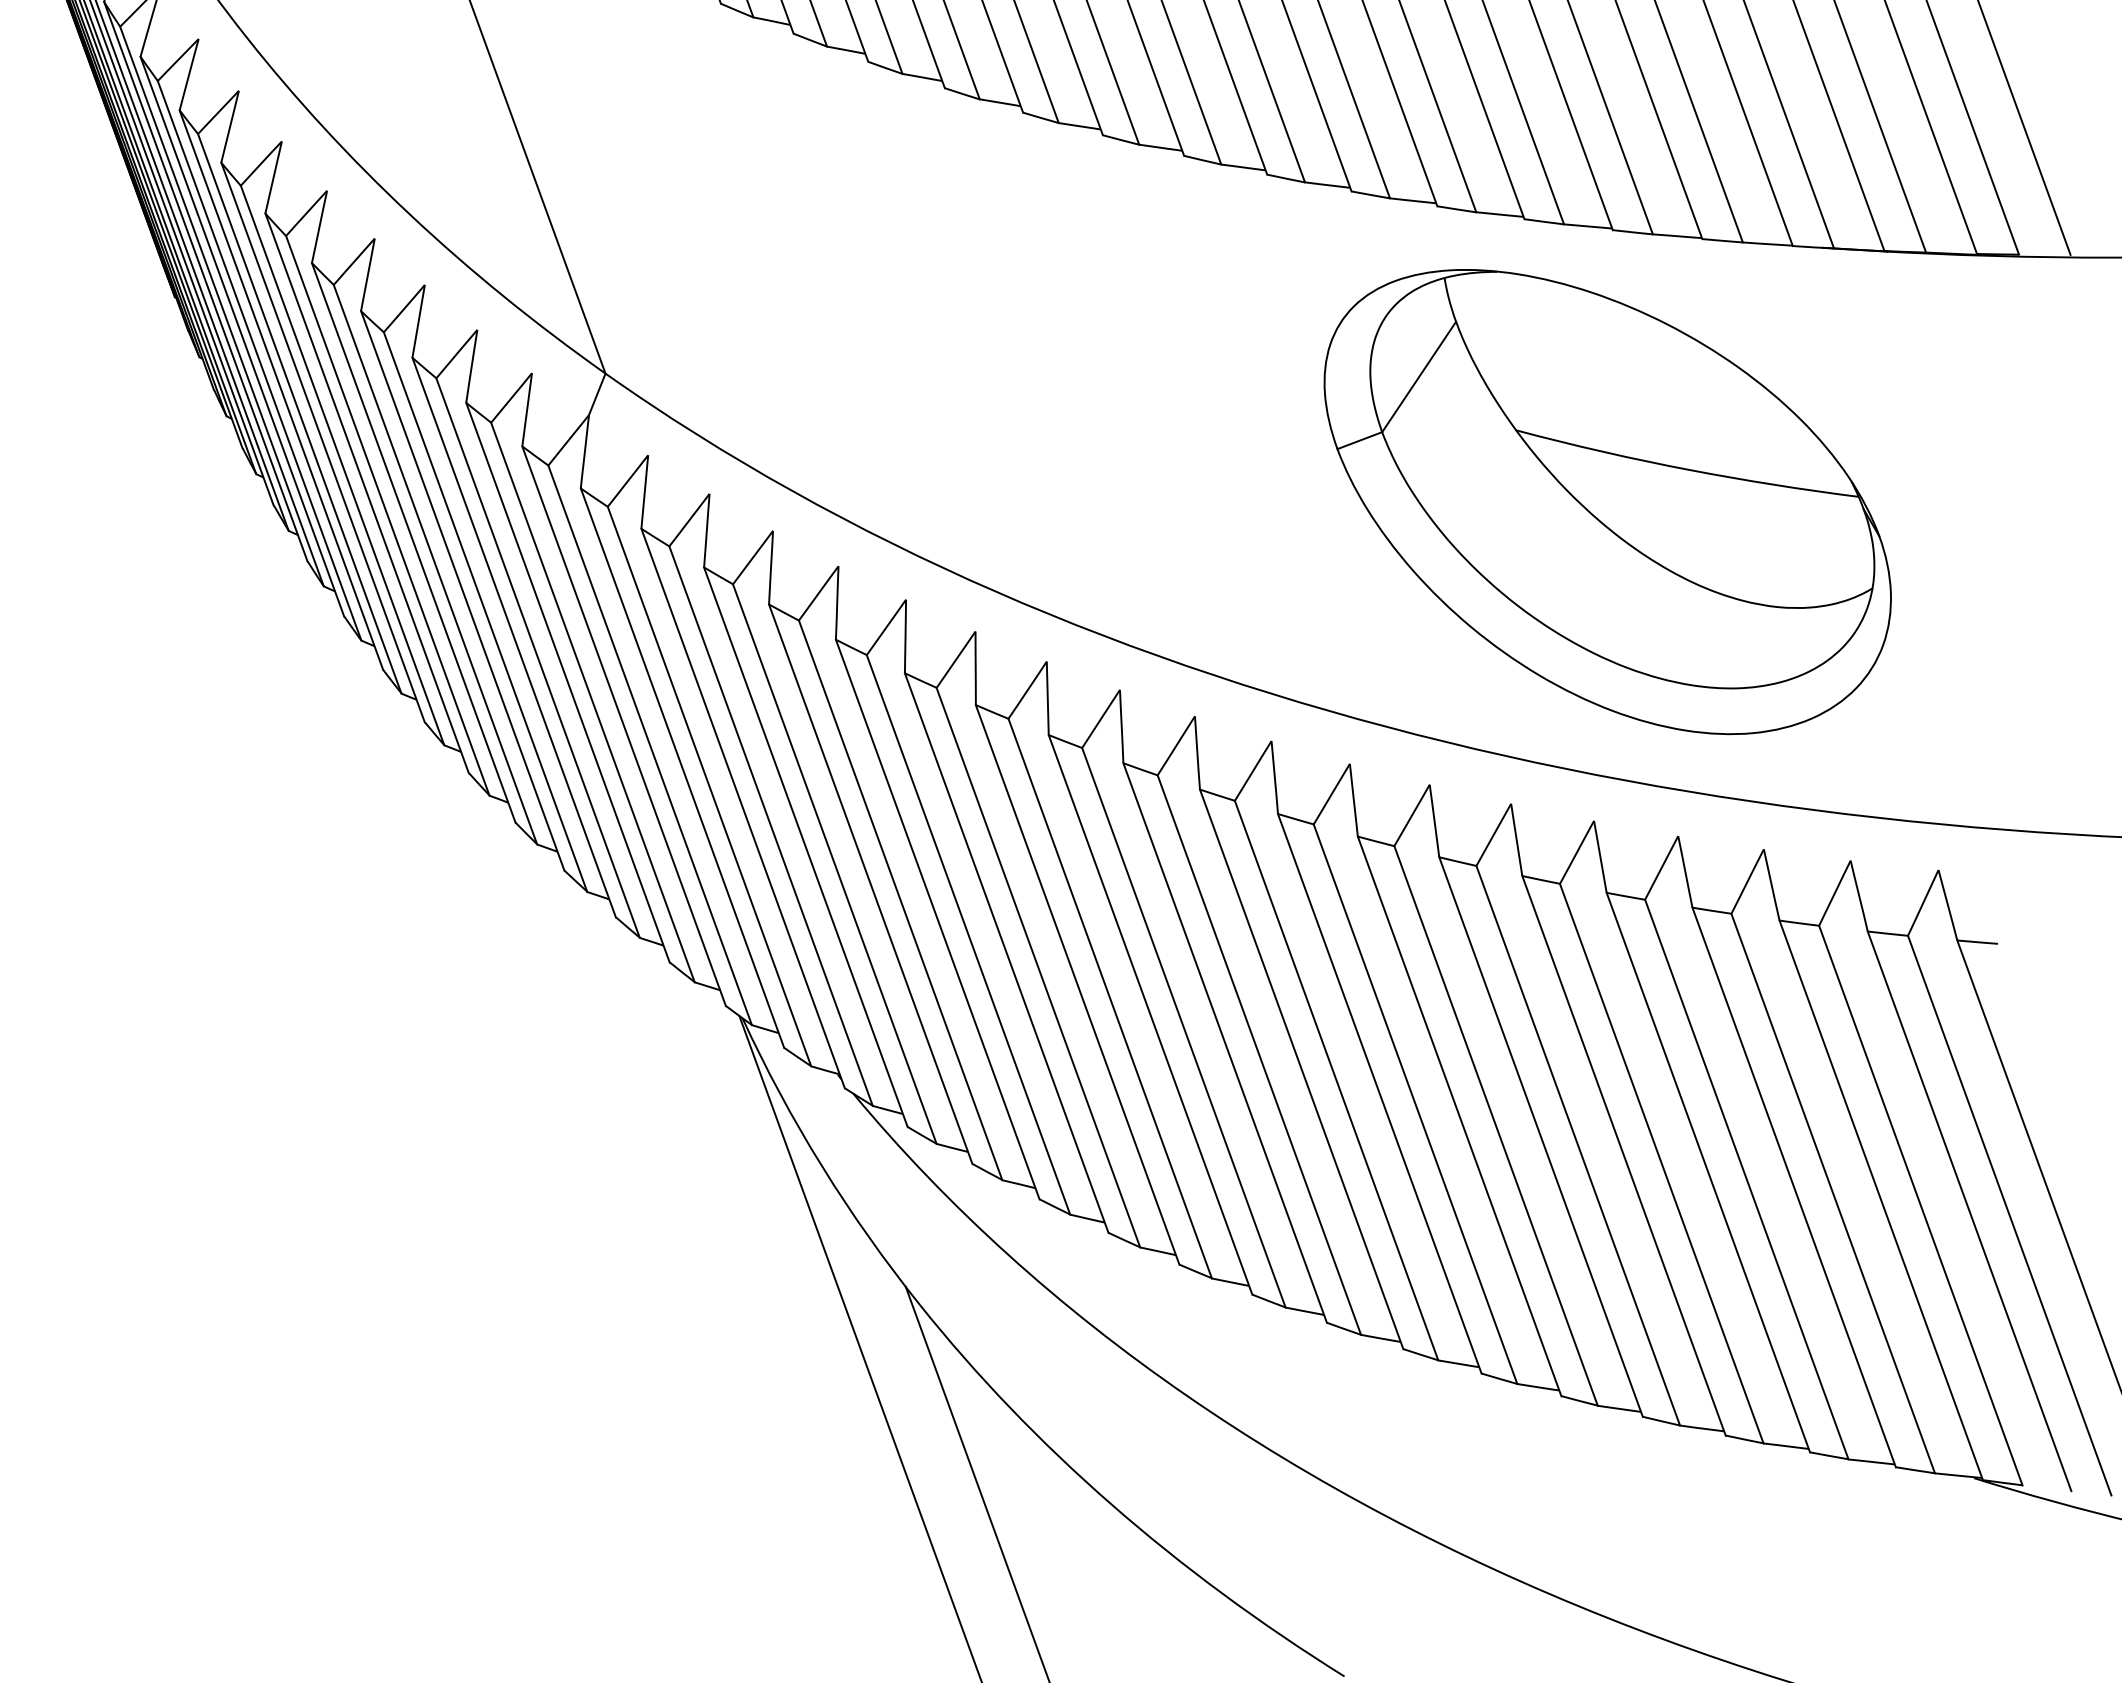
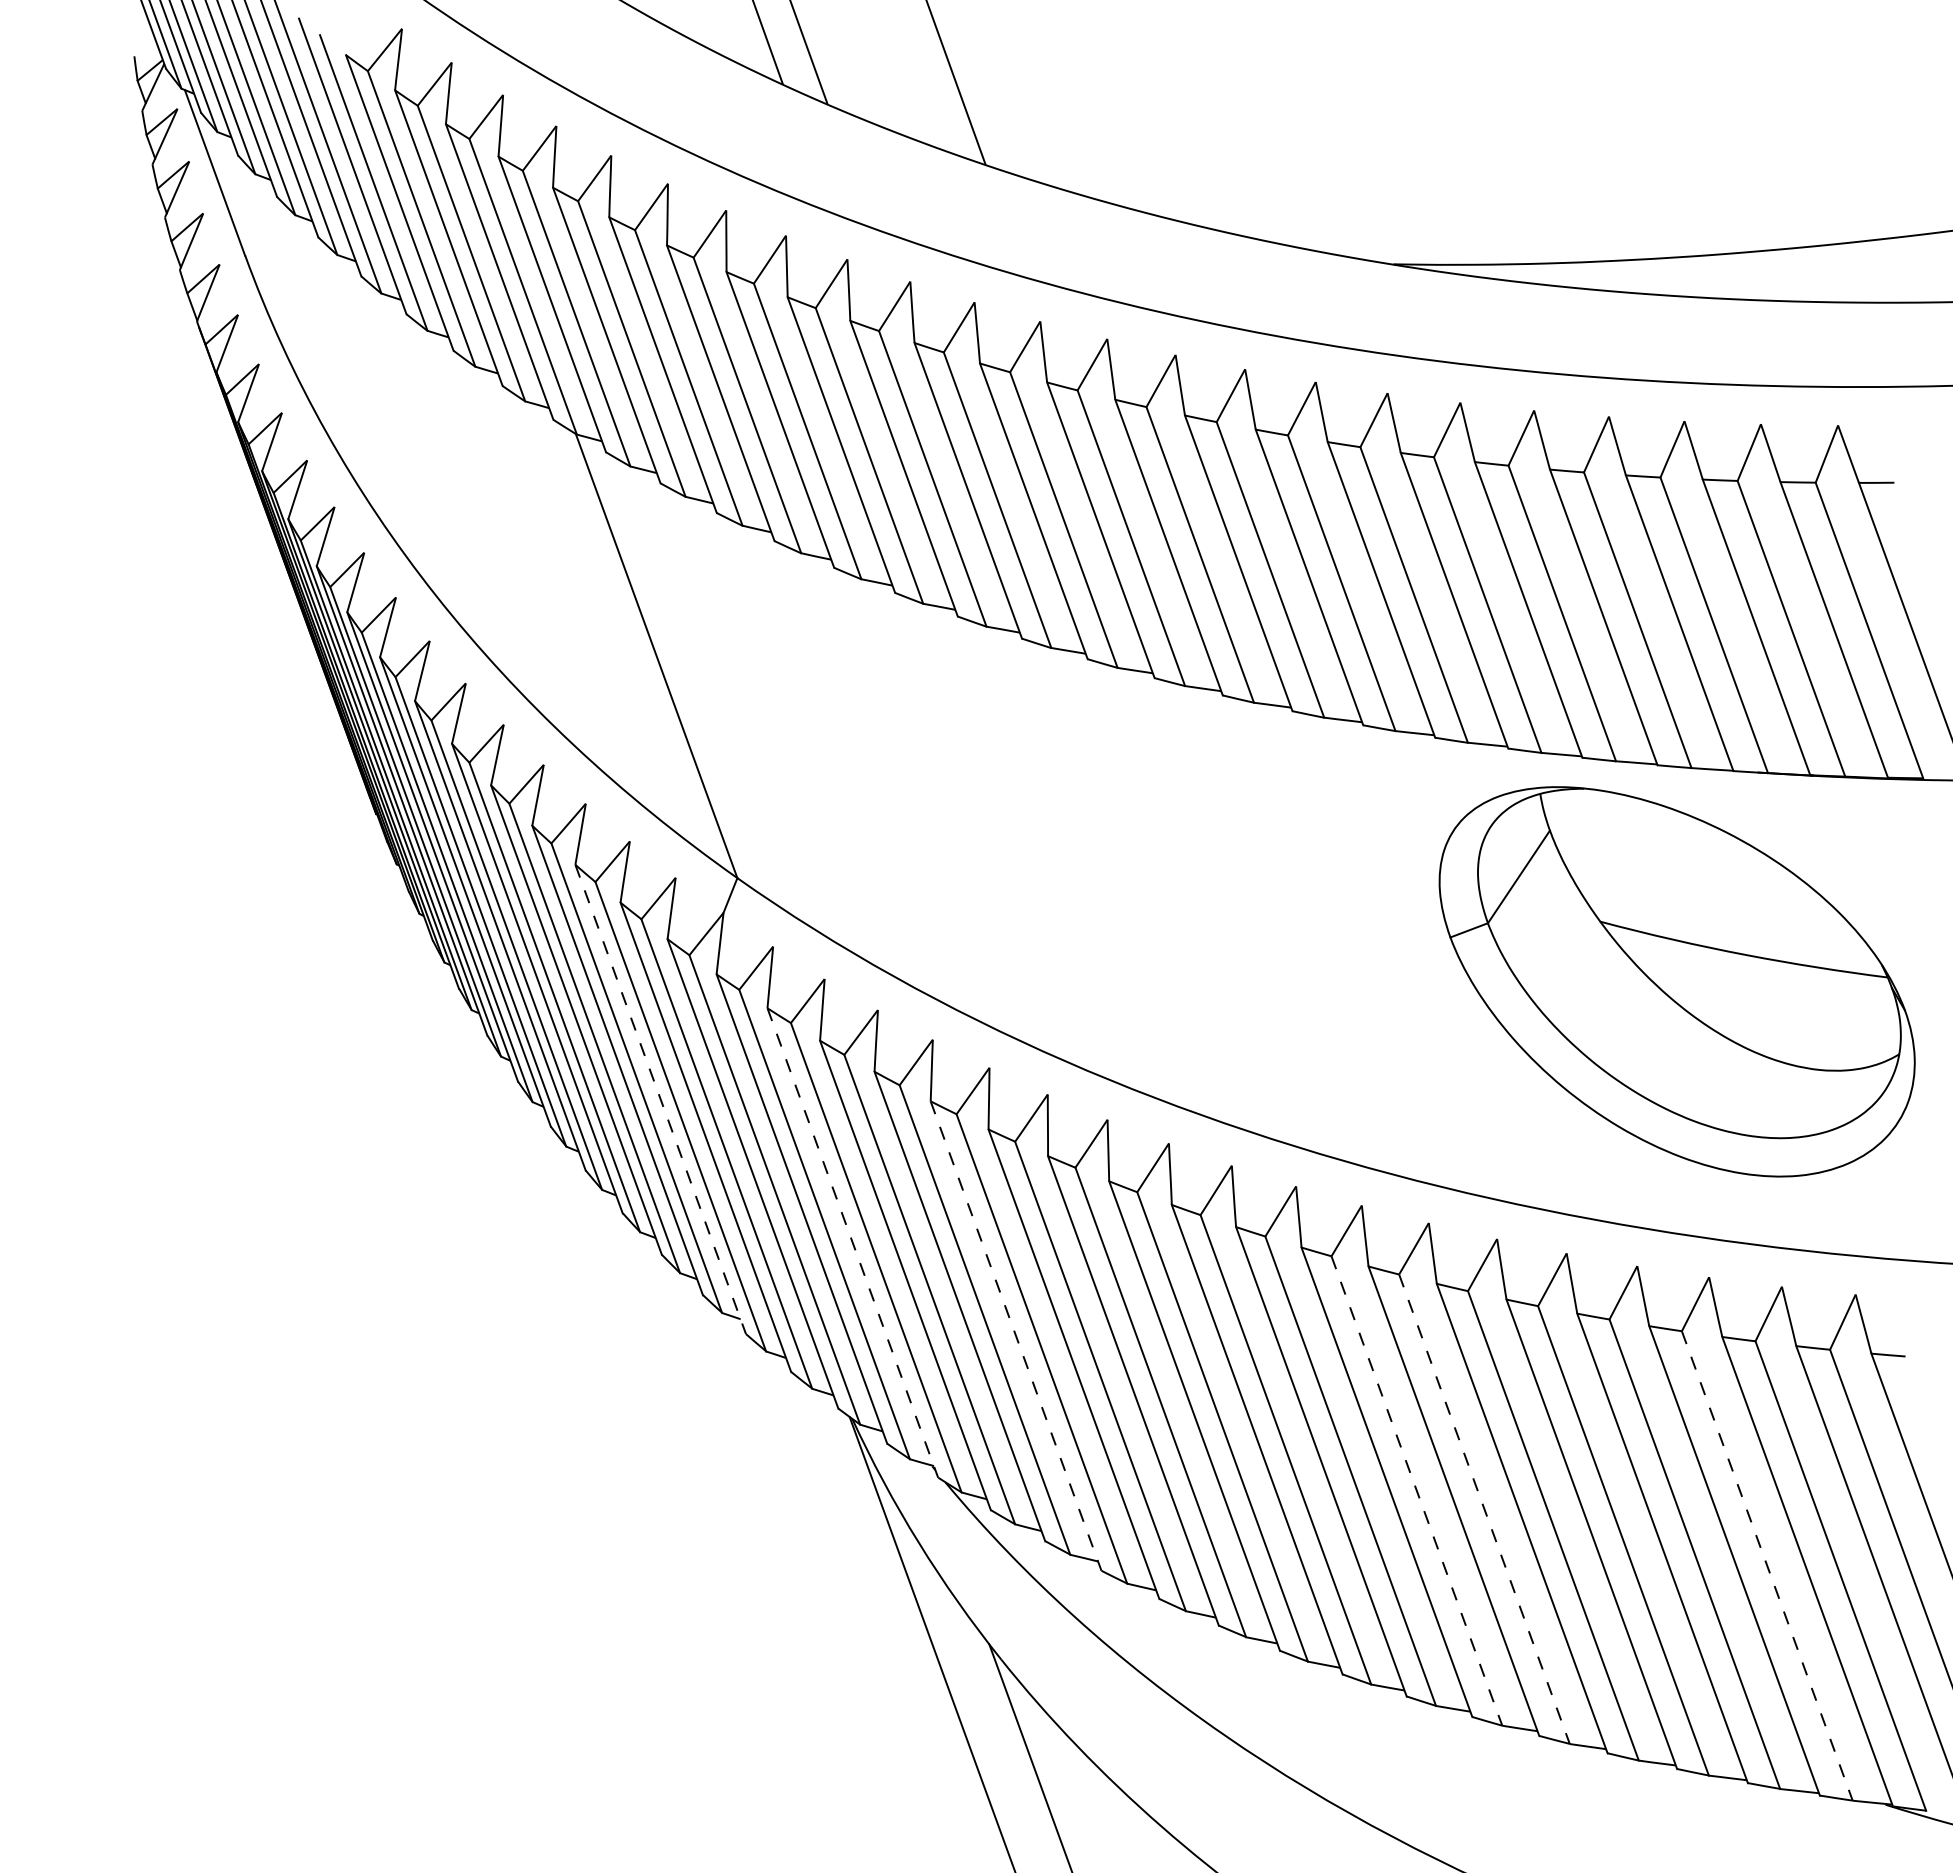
part: (1606, 501) -> (1676, 981), moved
line: (513, 637) -> (660, 1099), solid -> dashed
line: (742, 807) -> (852, 1242), solid -> dashed
line: (938, 920) -> (1016, 1336), solid -> dashed
line: (1415, 1104) -> (1416, 1491), solid -> dashed
line: (1496, 1126) -> (1484, 1509), solid -> dashed
line: (1833, 1194) -> (1767, 1566), solid -> dashed

